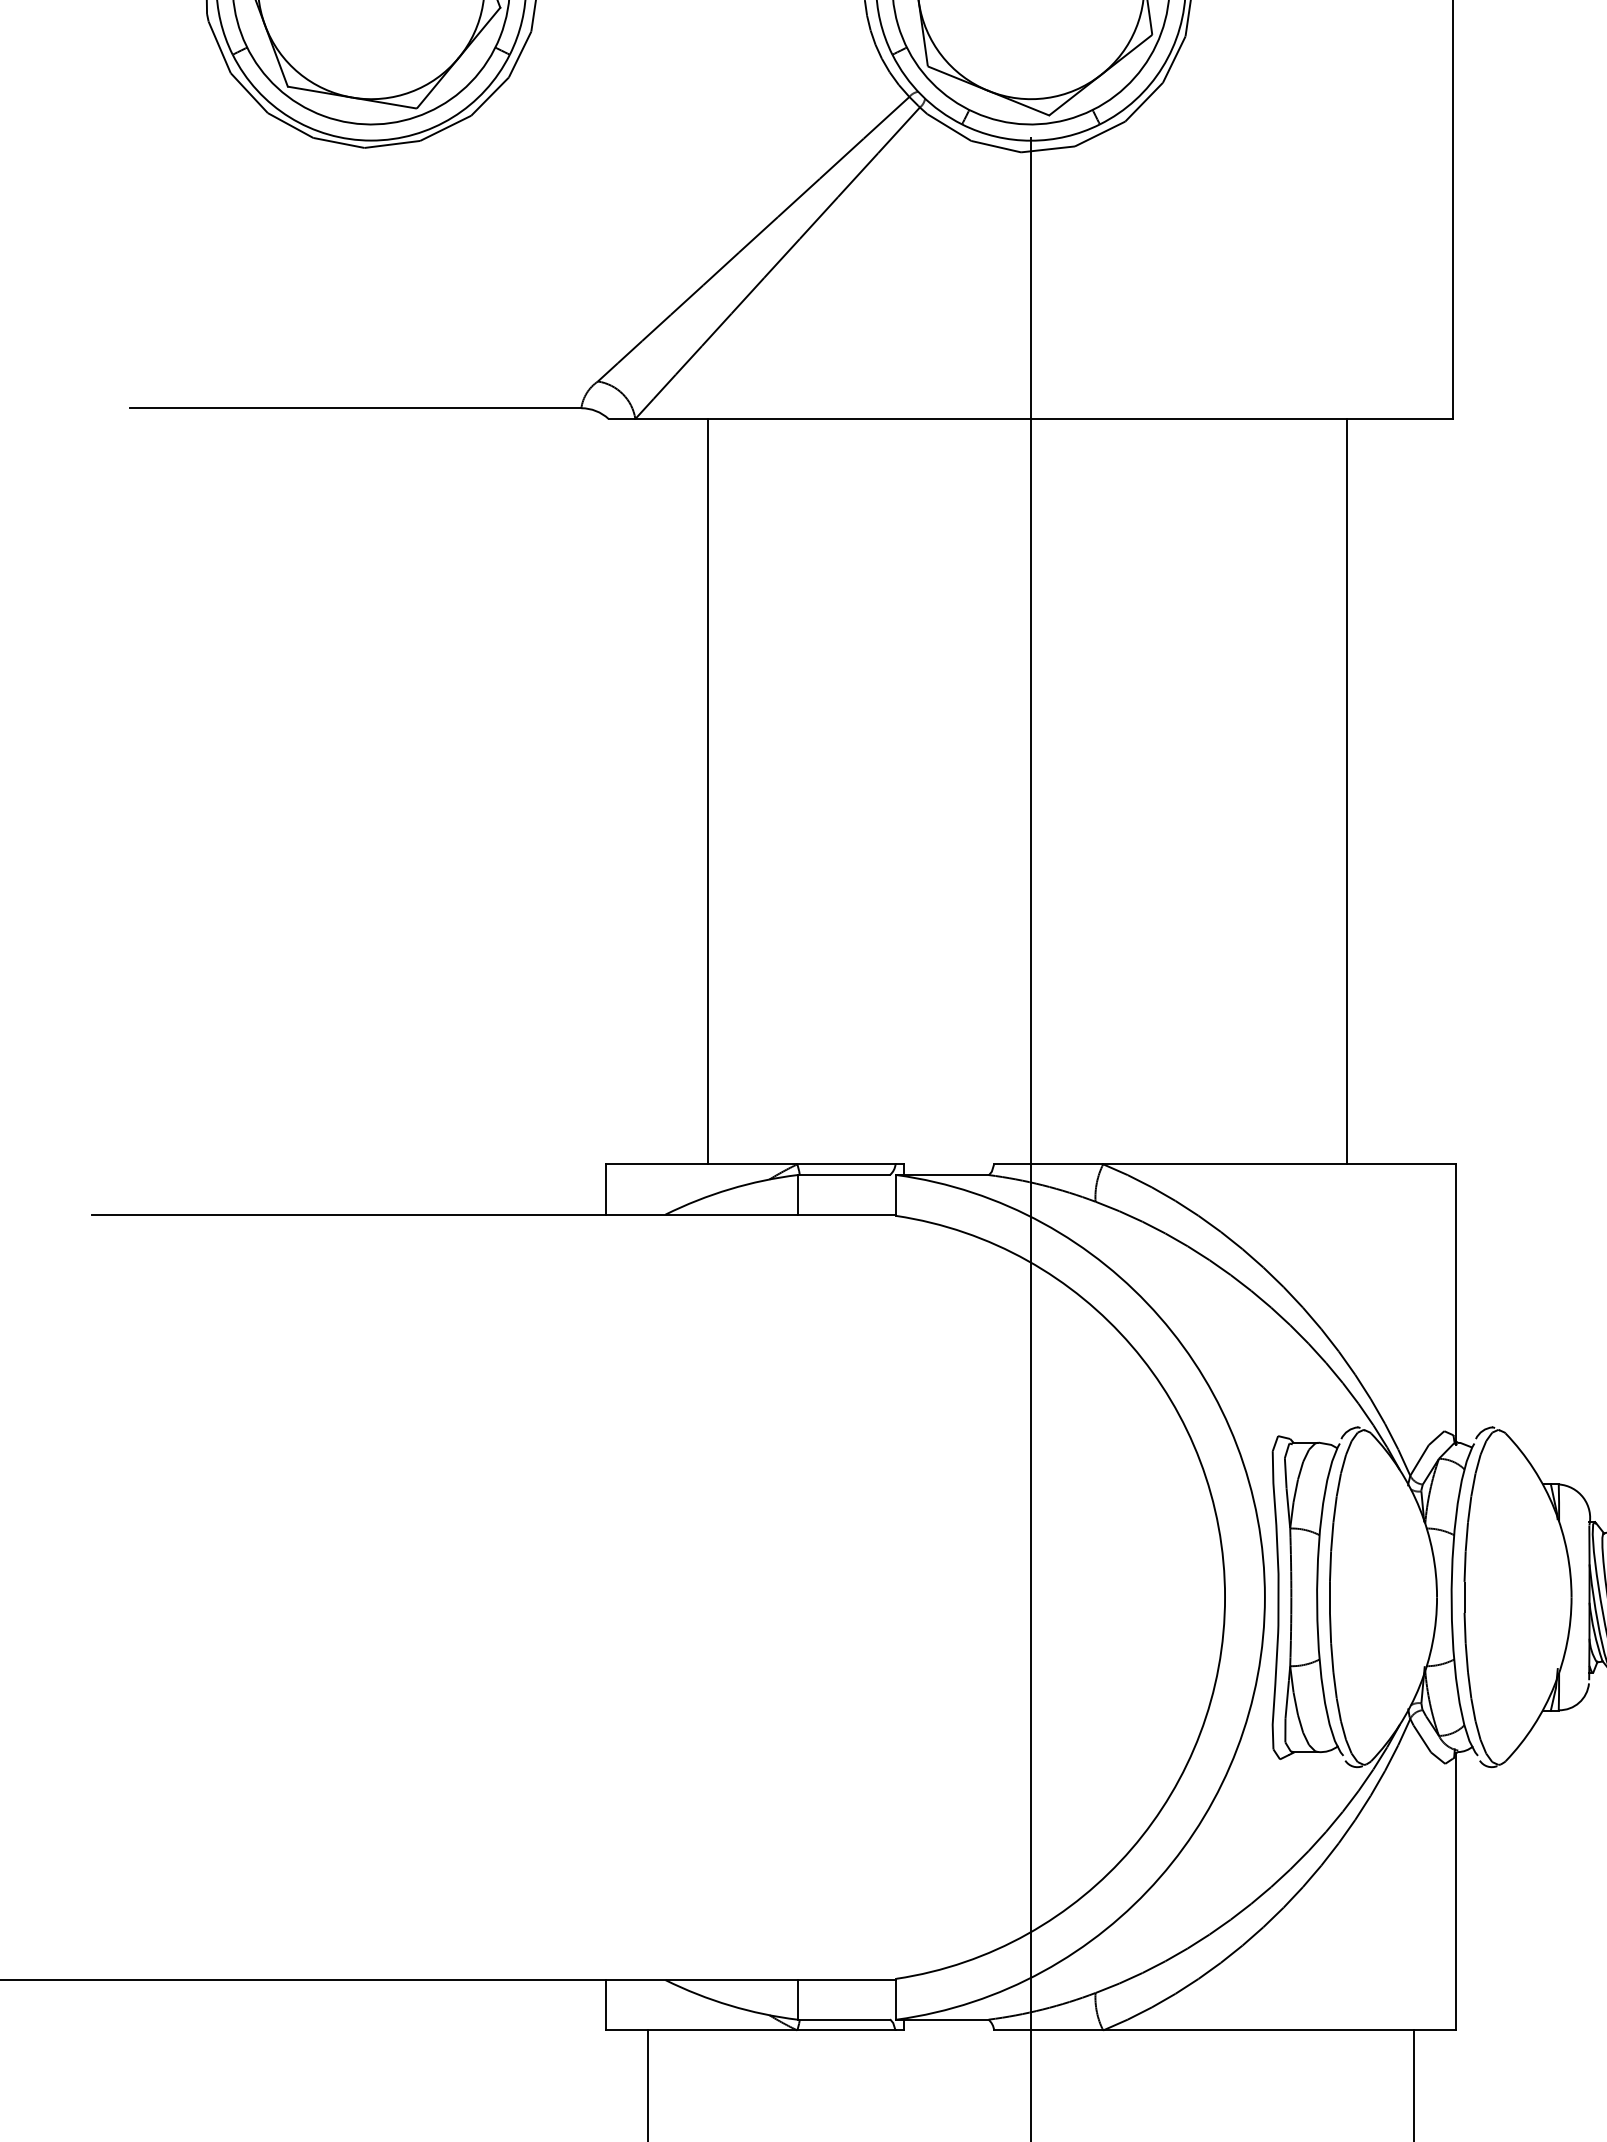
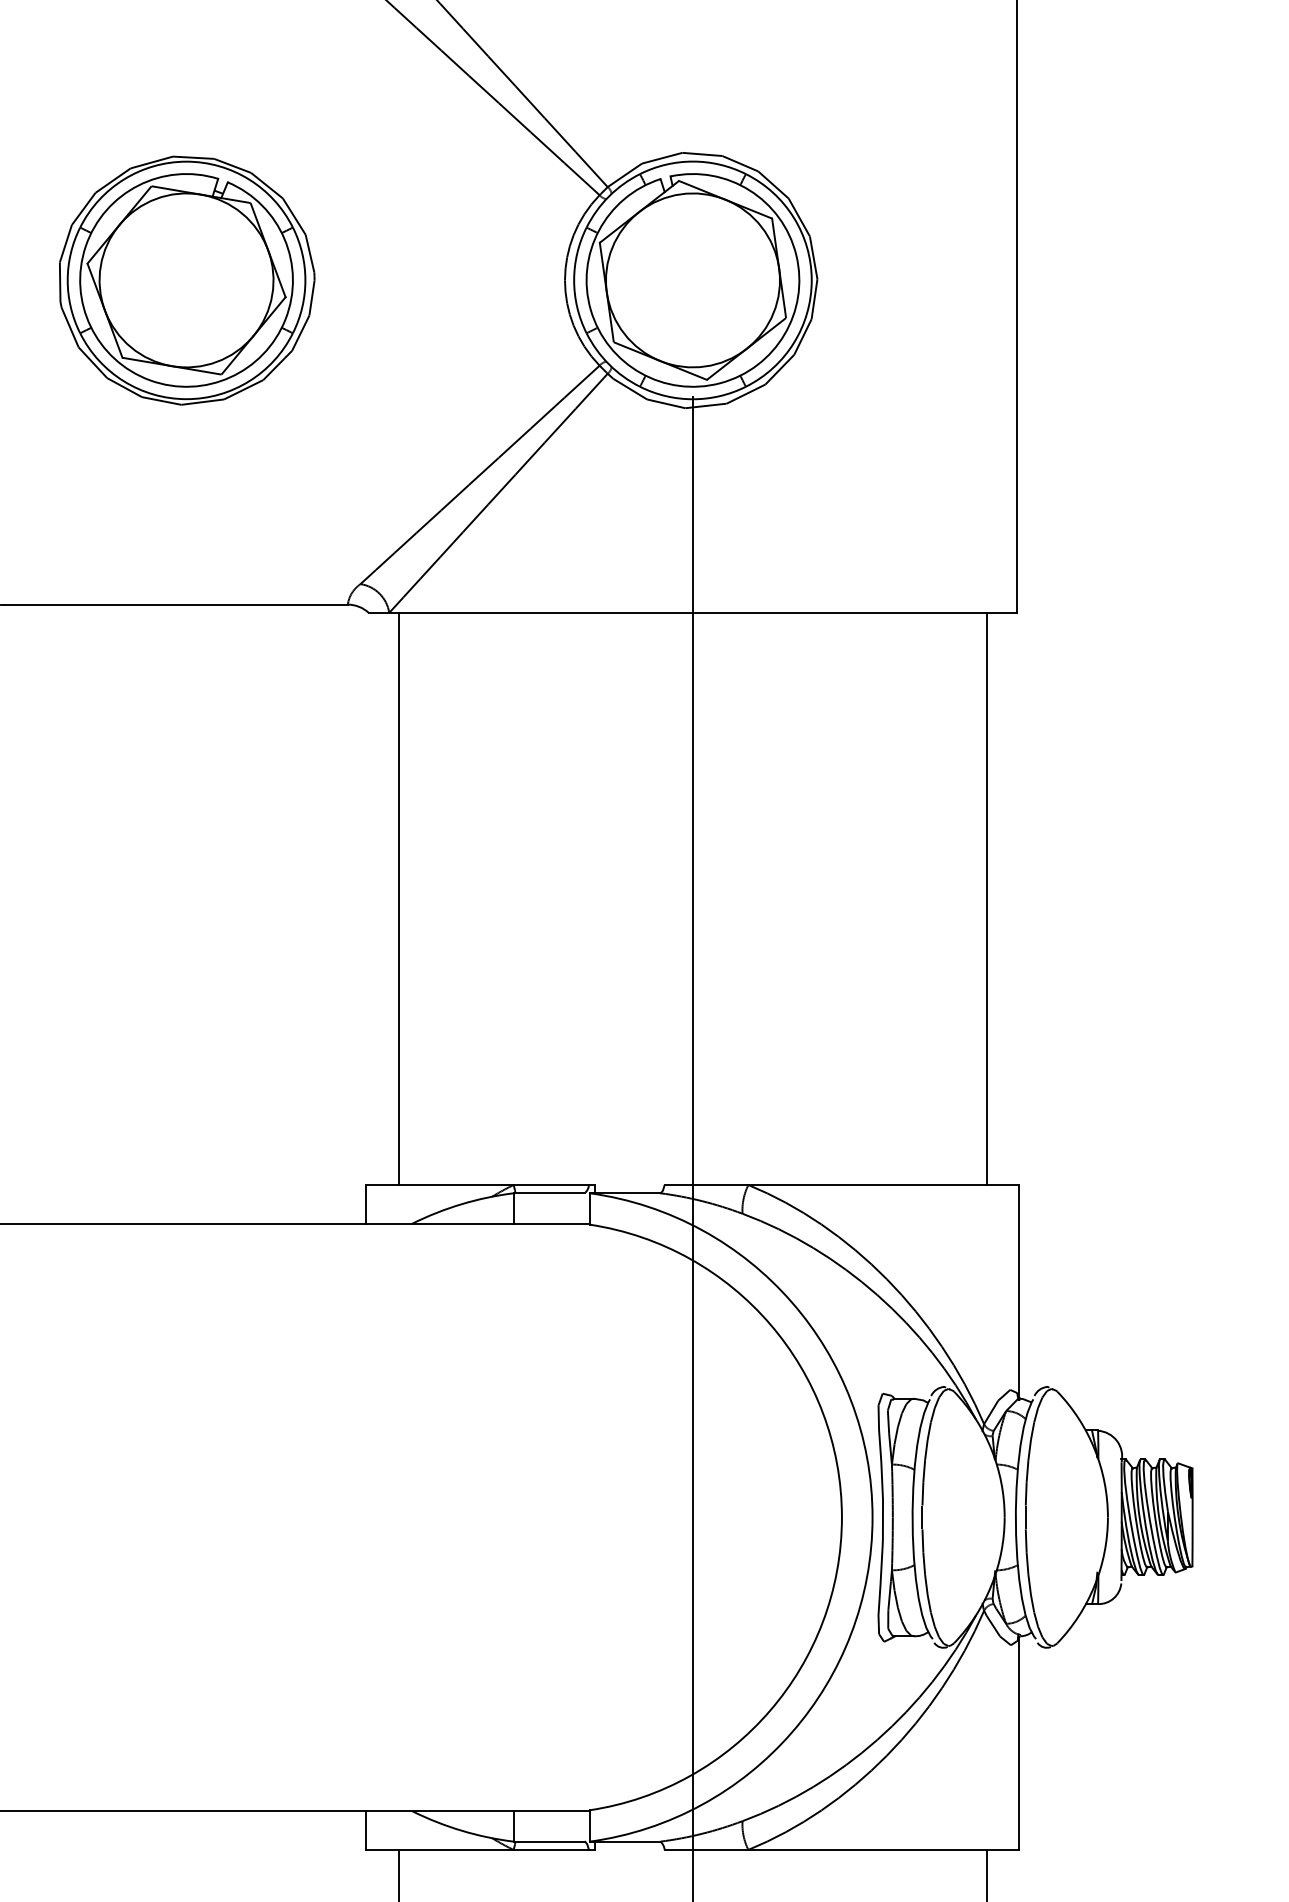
line: (708, 791) -> (399, 898), moved
line: (1346, 791) -> (986, 898), moved

